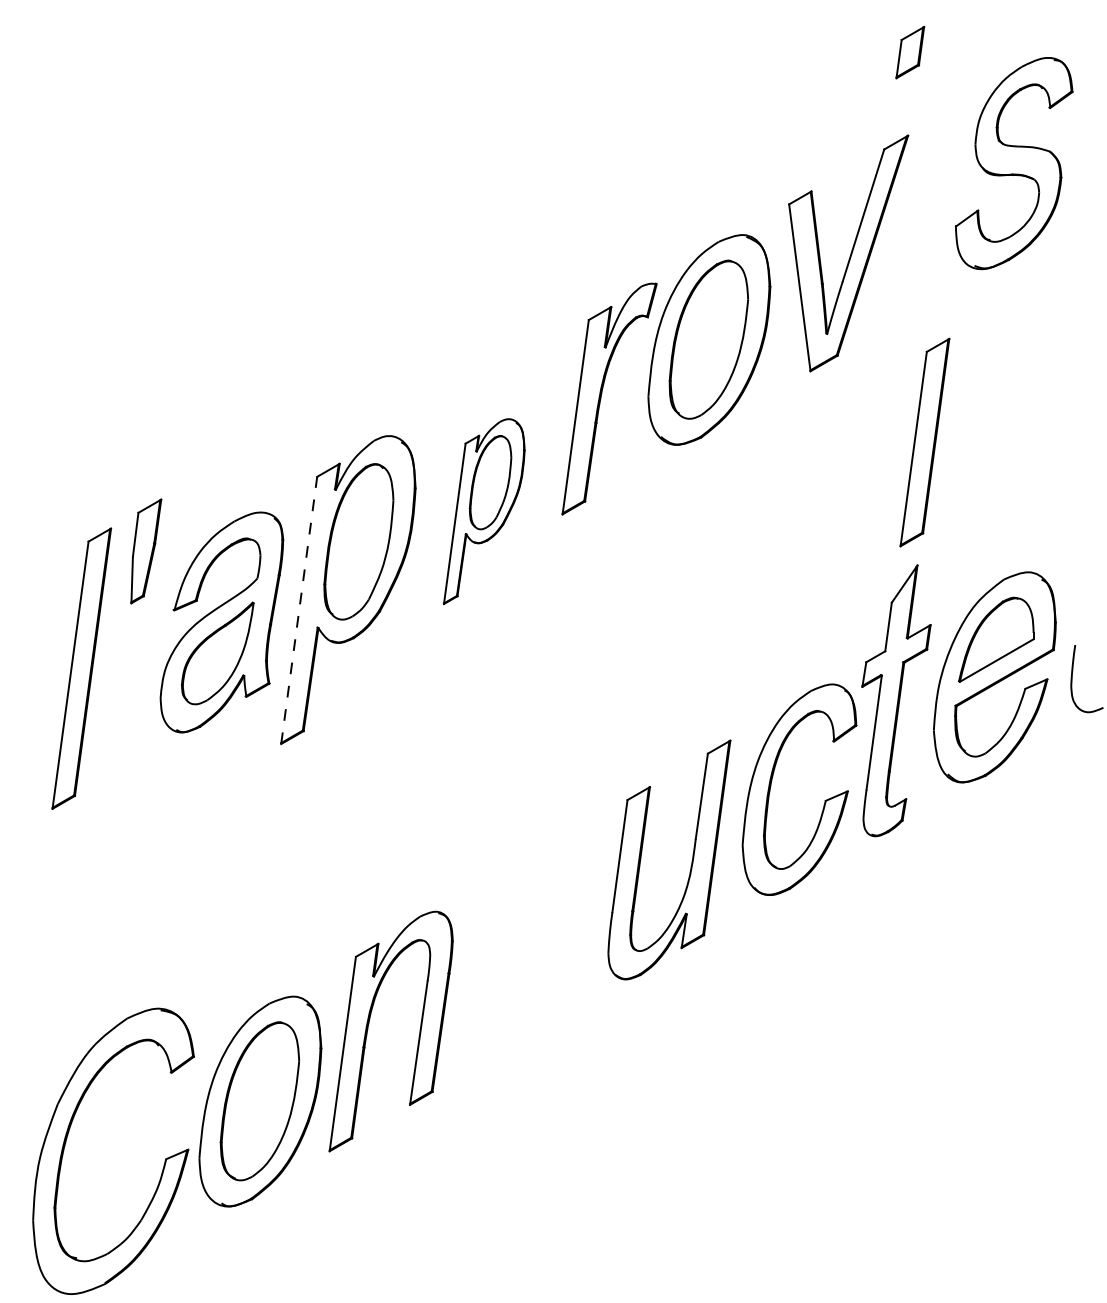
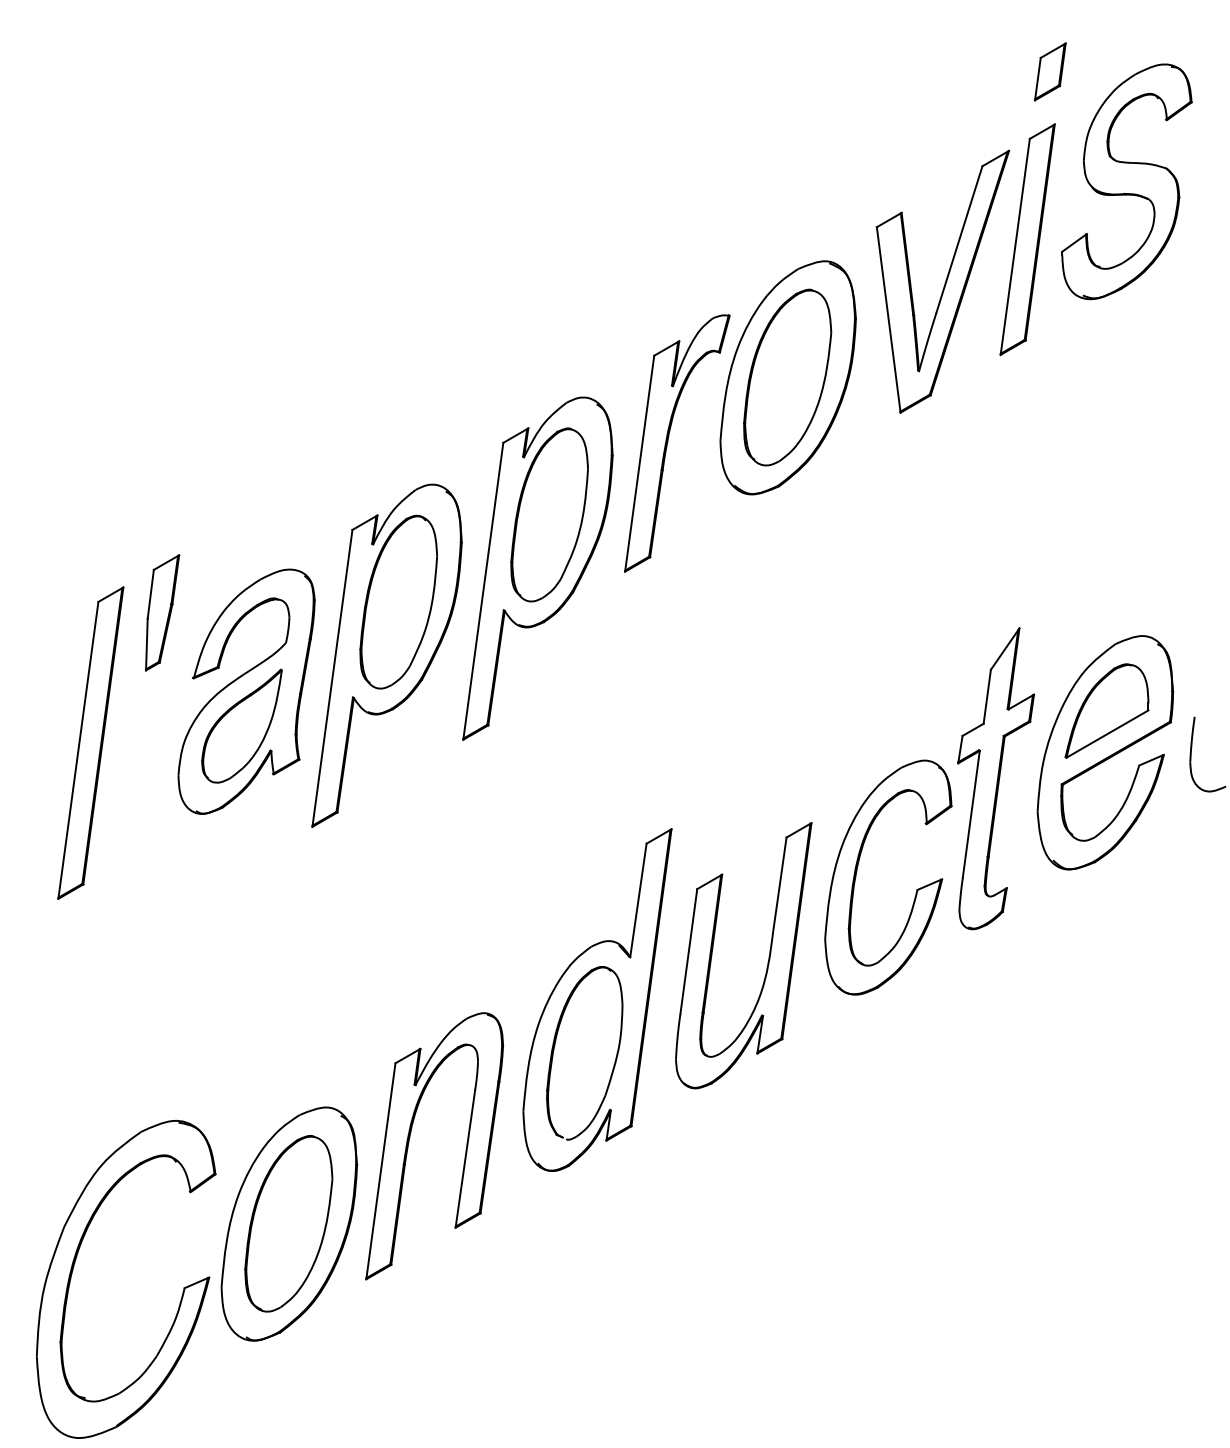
part: (910, 52) -> (1050, 71), moved
part: (924, 442) -> (1027, 239), moved
part: (484, 511) -> (538, 568), size x1.67
line: (299, 610) -> (332, 678), dashed -> solid
part: (537, 899) -> (597, 999), added

